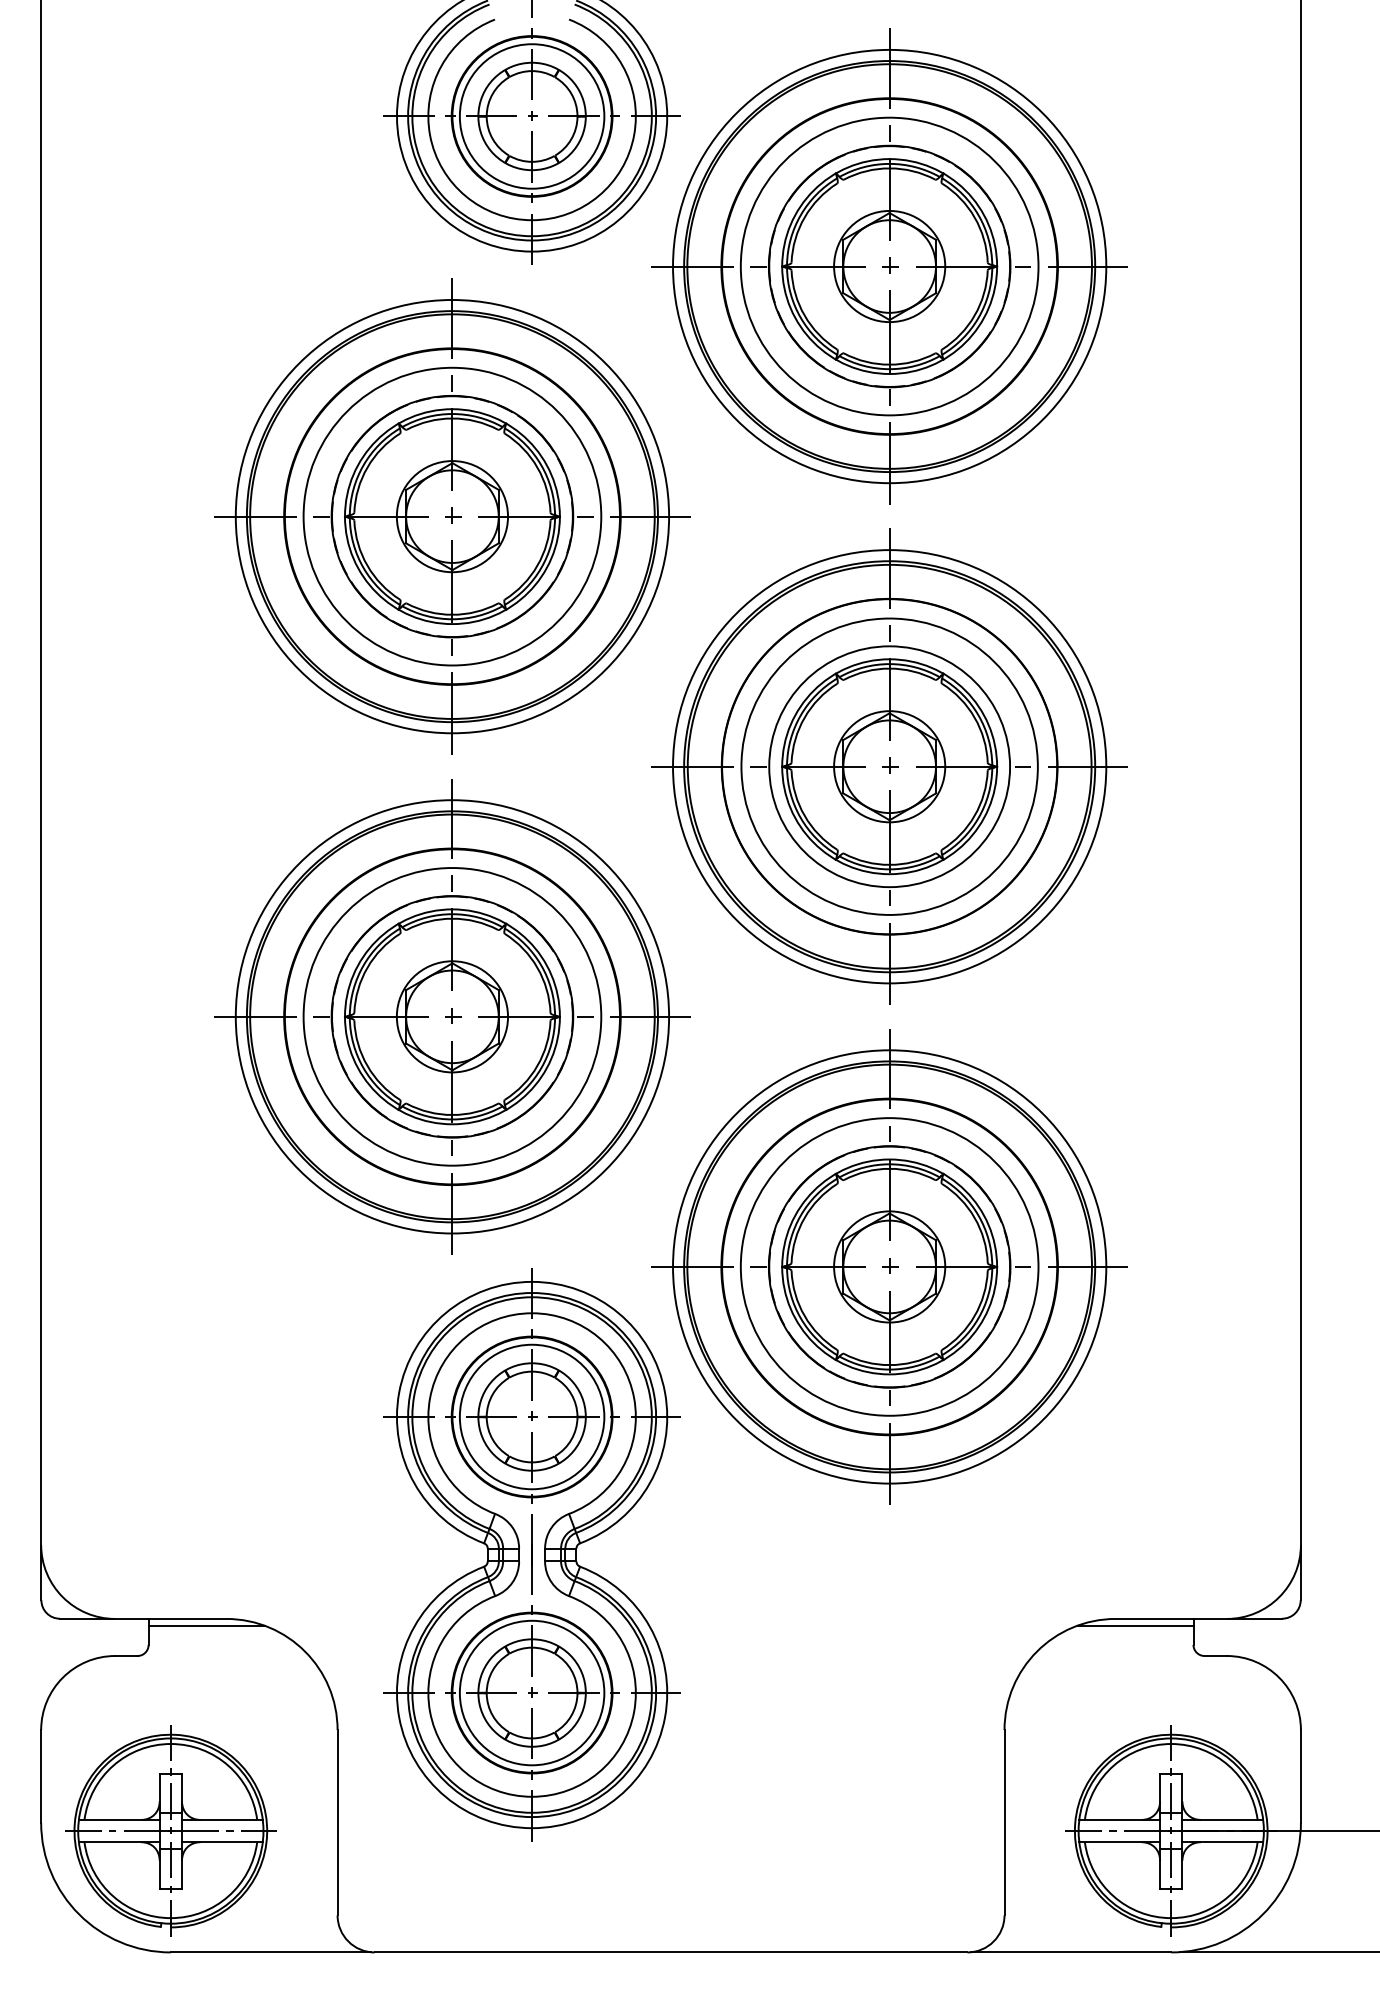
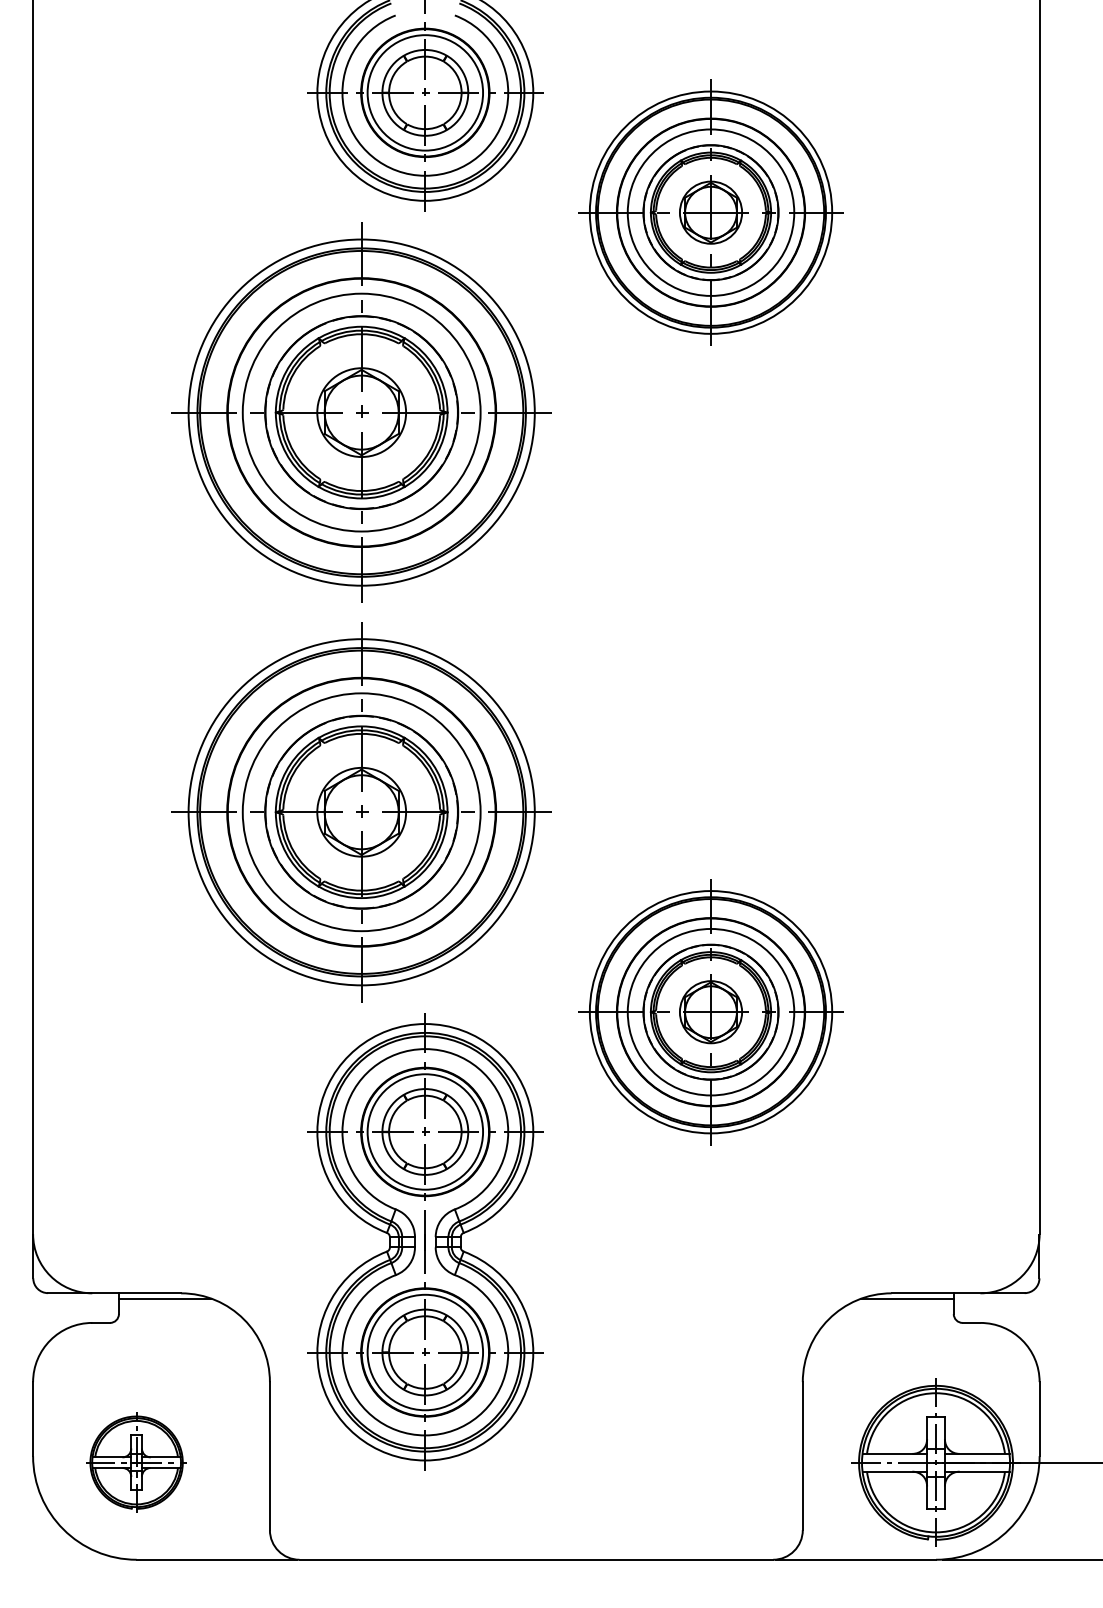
part: (889, 266) -> (710, 212), size x0.7
part: (889, 766) -> (710, 612), removed
part: (889, 1267) -> (710, 1012), size x0.7
part: (170, 1830) -> (136, 1462), size x0.6

